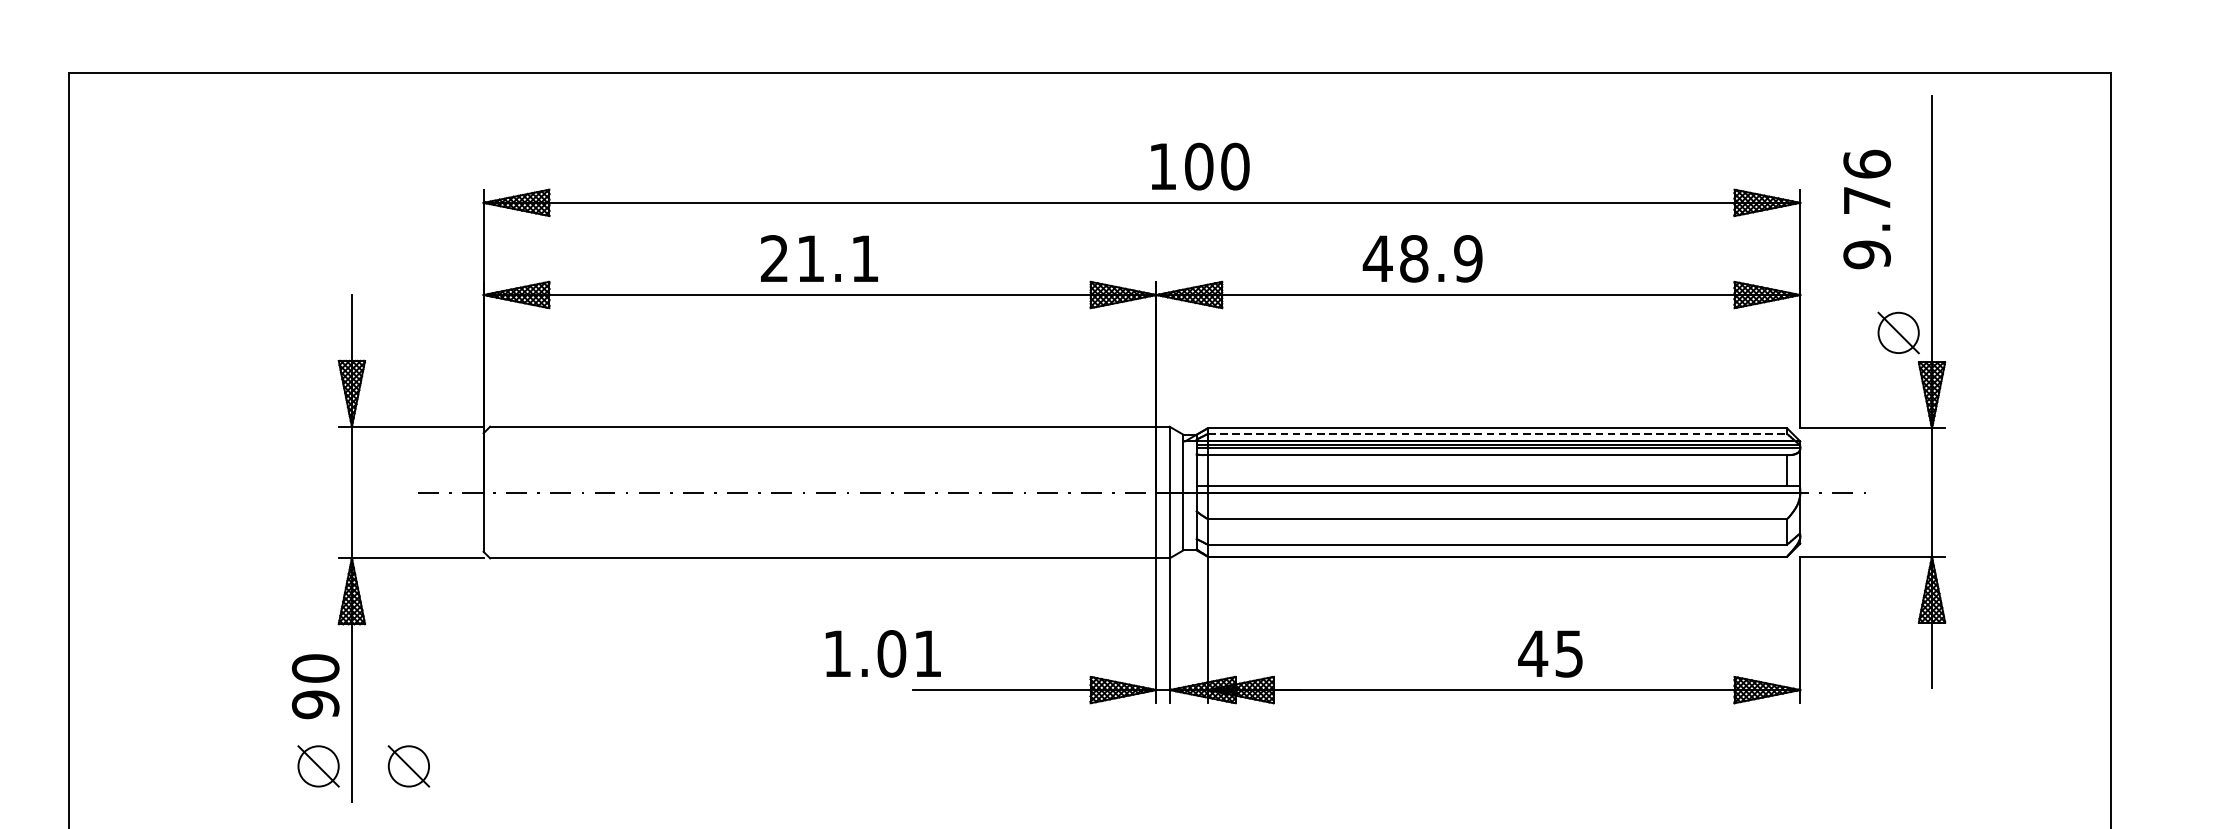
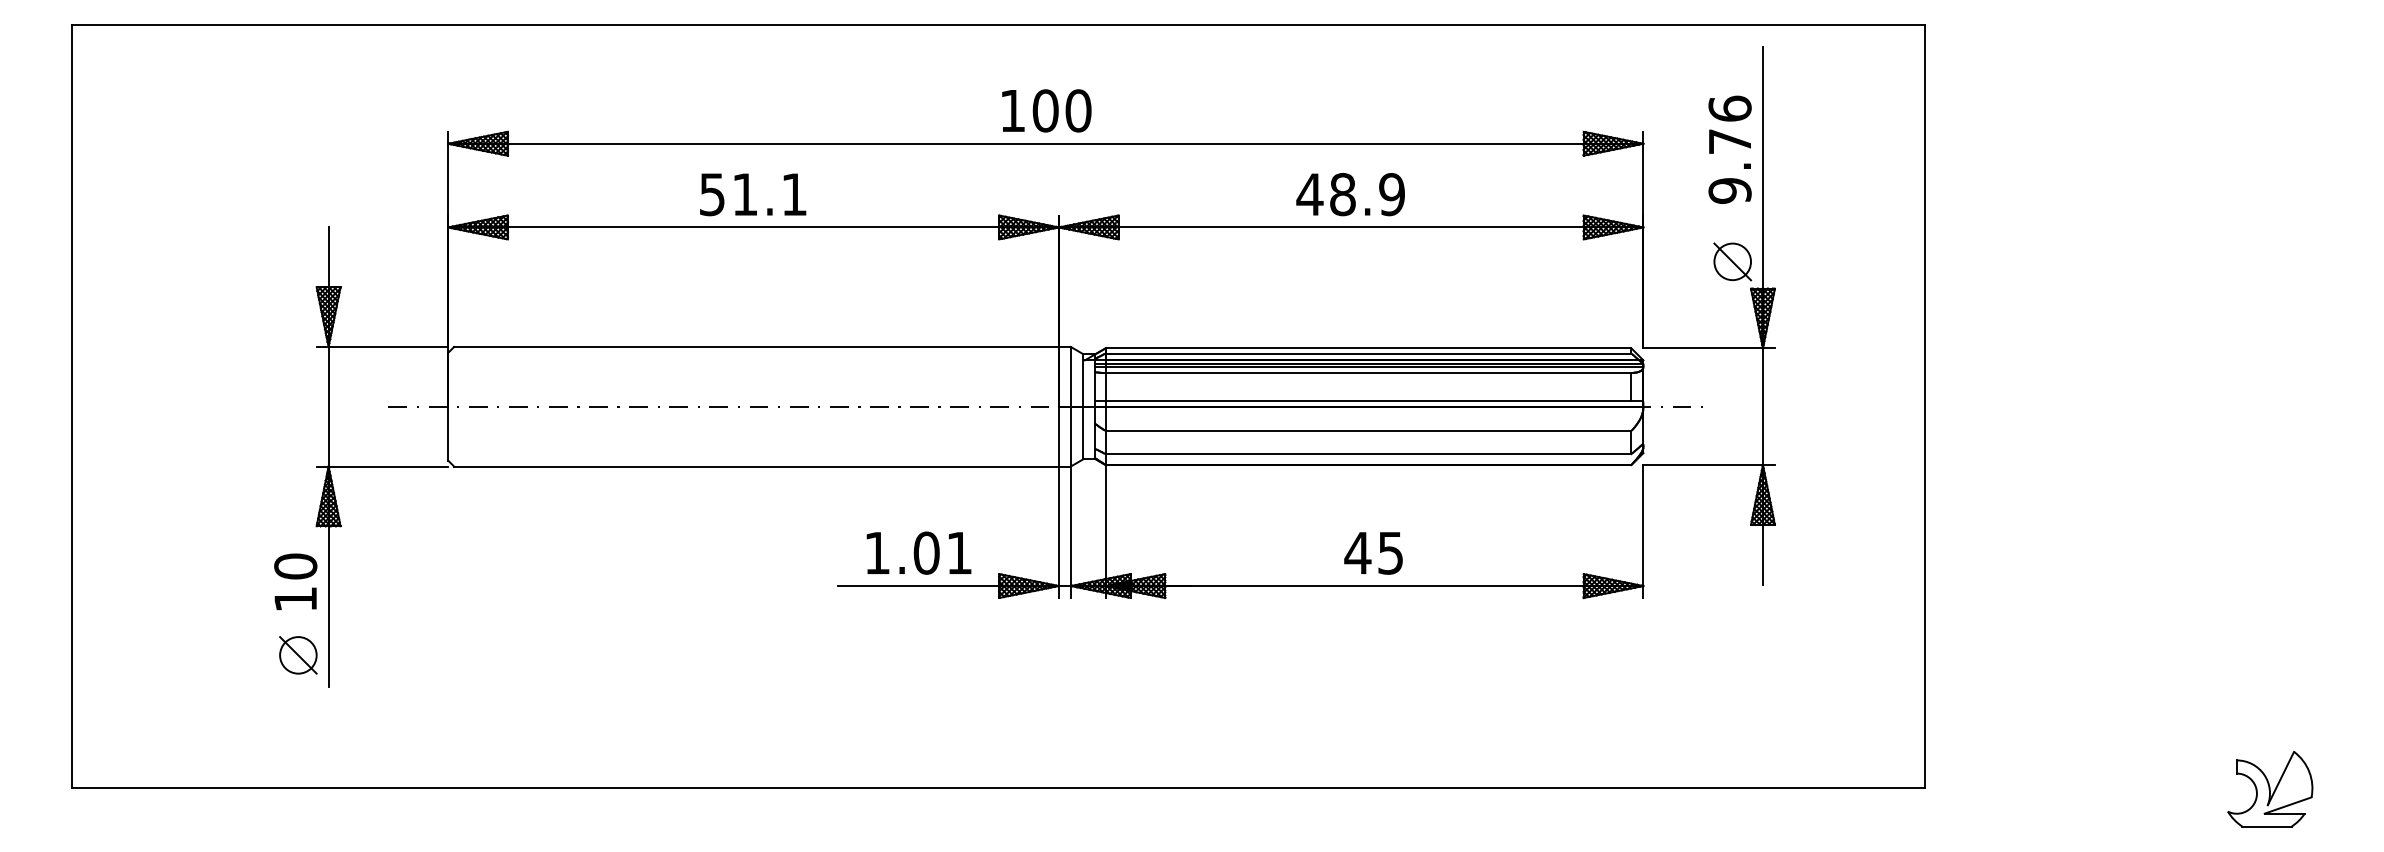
text: (1200, 166) -> (1046, 110), moved
text: (1866, 209) -> (1729, 149), moved
text: (773, 258) -> (711, 194), 21.1 -> 51.1
text: (1422, 258) -> (1350, 194), moved
line: (1497, 433) -> (1368, 353), dashed -> solid
text: (882, 653) -> (918, 552), moved
text: (1550, 654) -> (1373, 553), moved
text: (315, 704) -> (295, 599), 90 -> 10
part: (409, 766) -> (380, 655), removed

